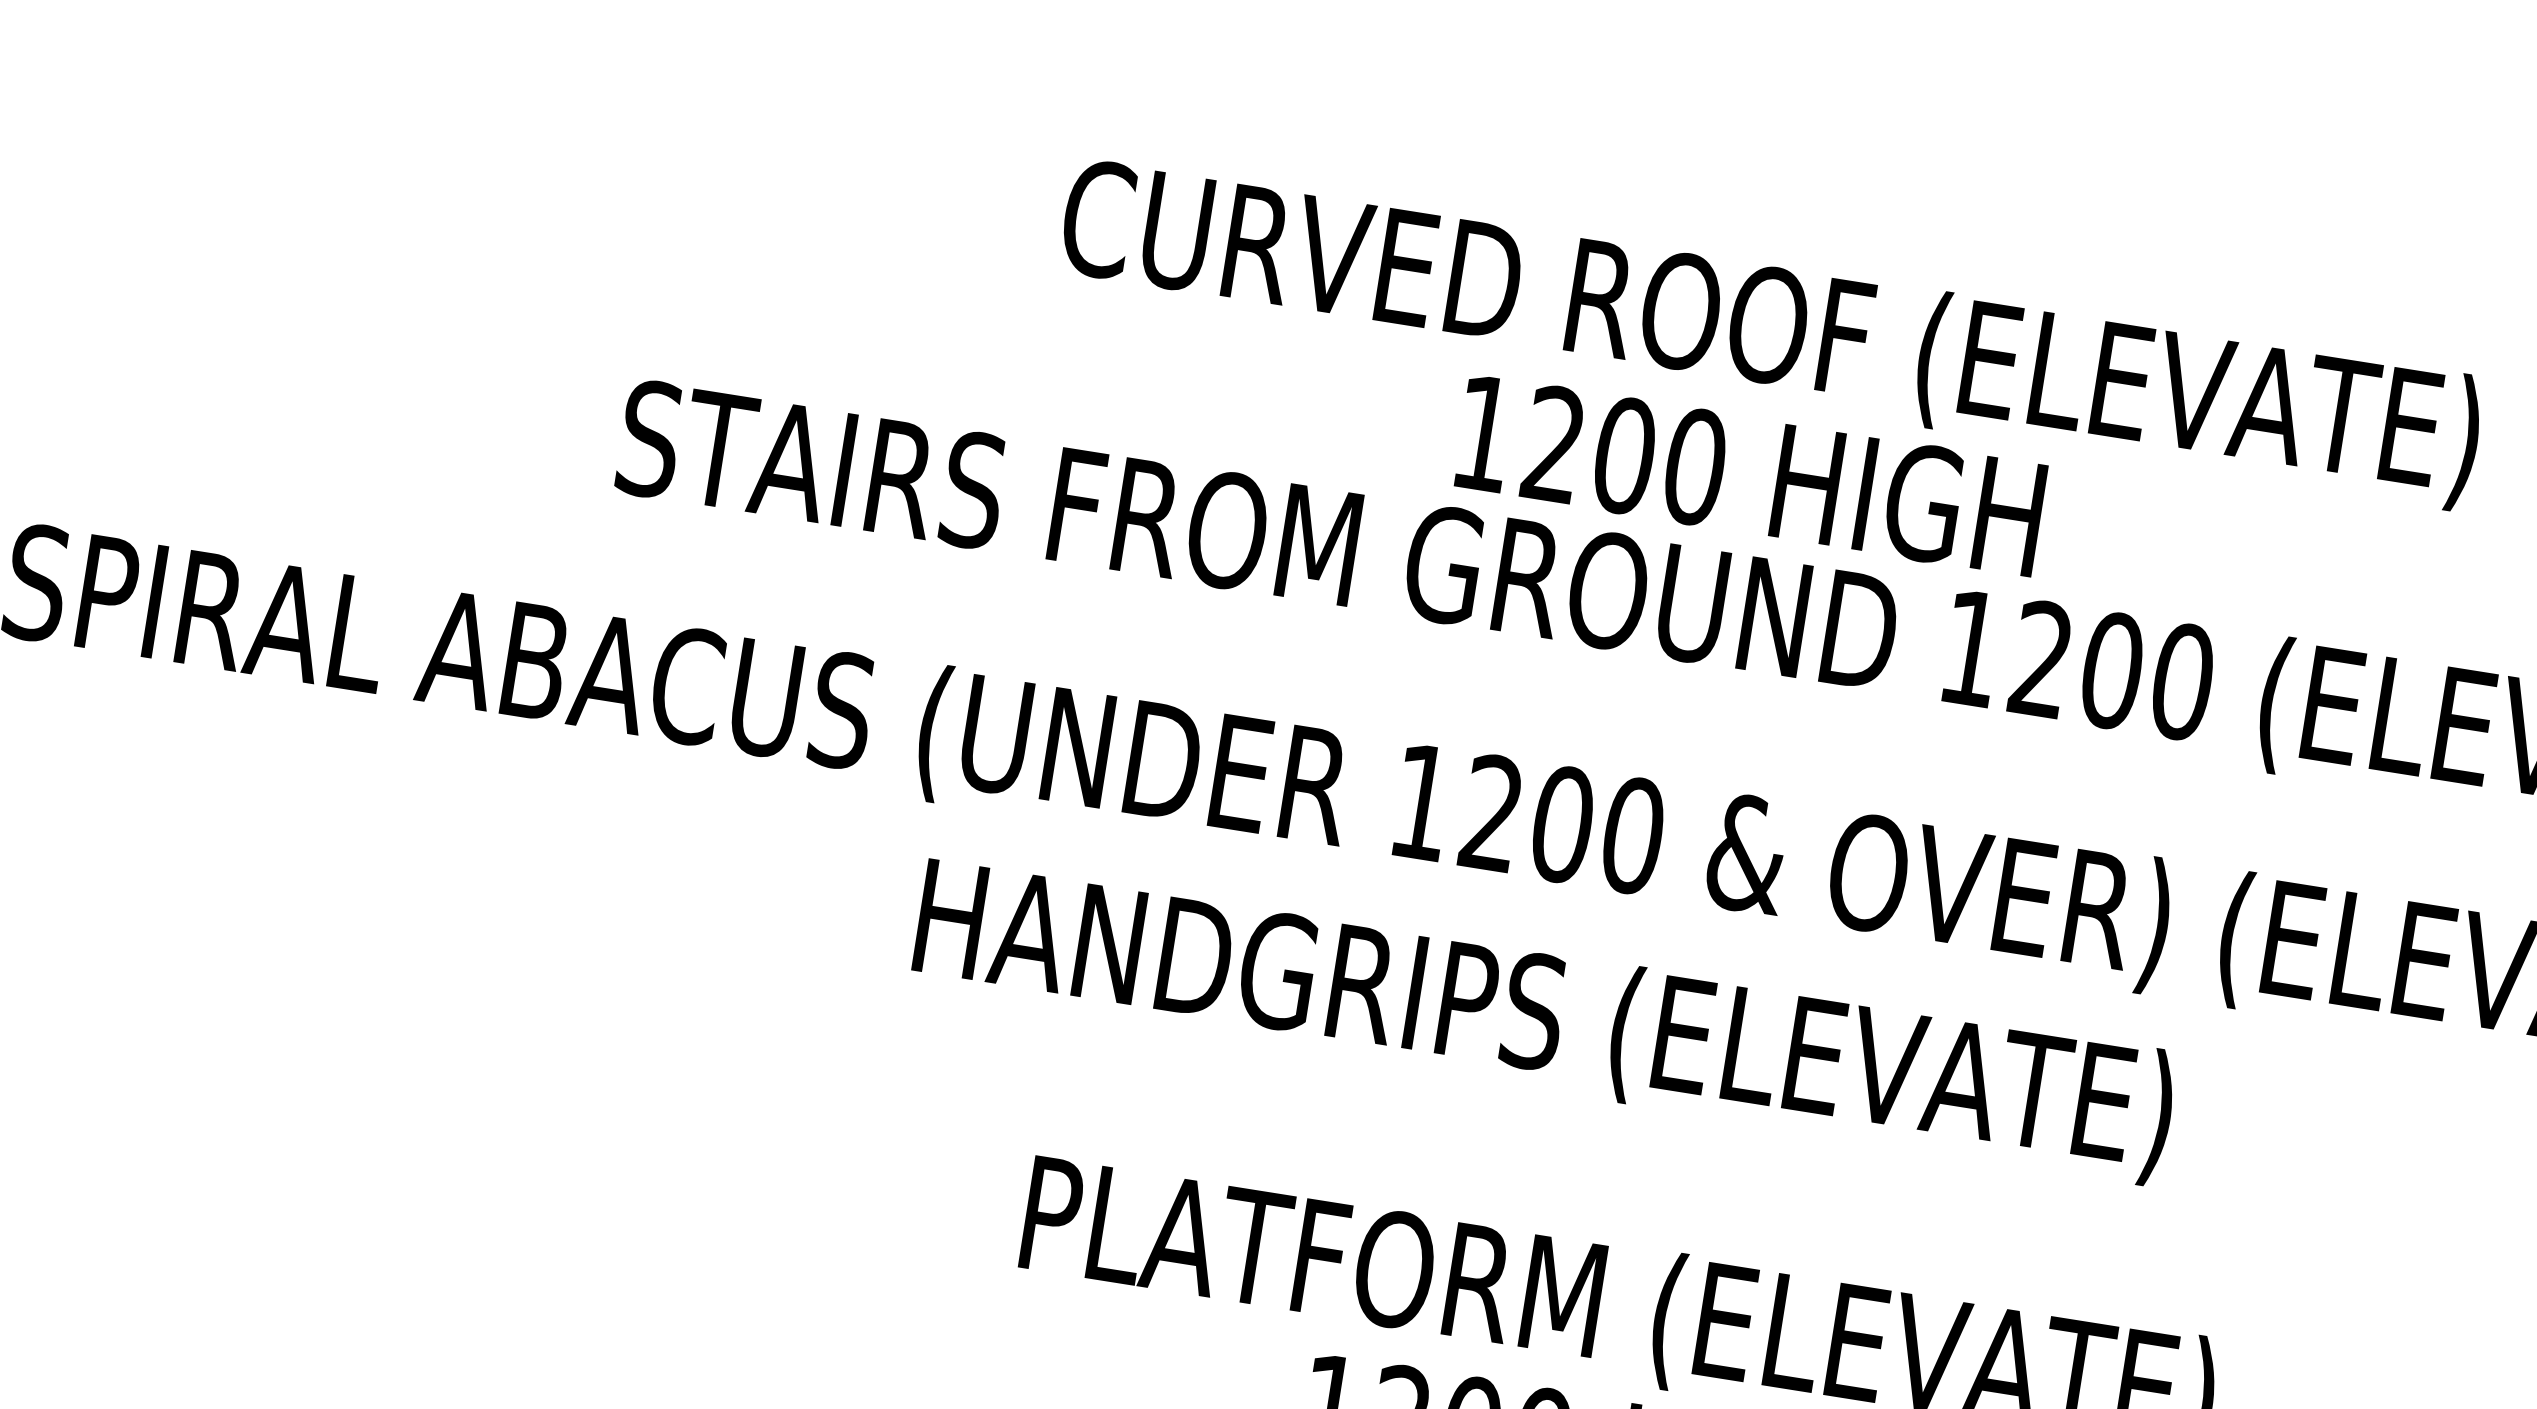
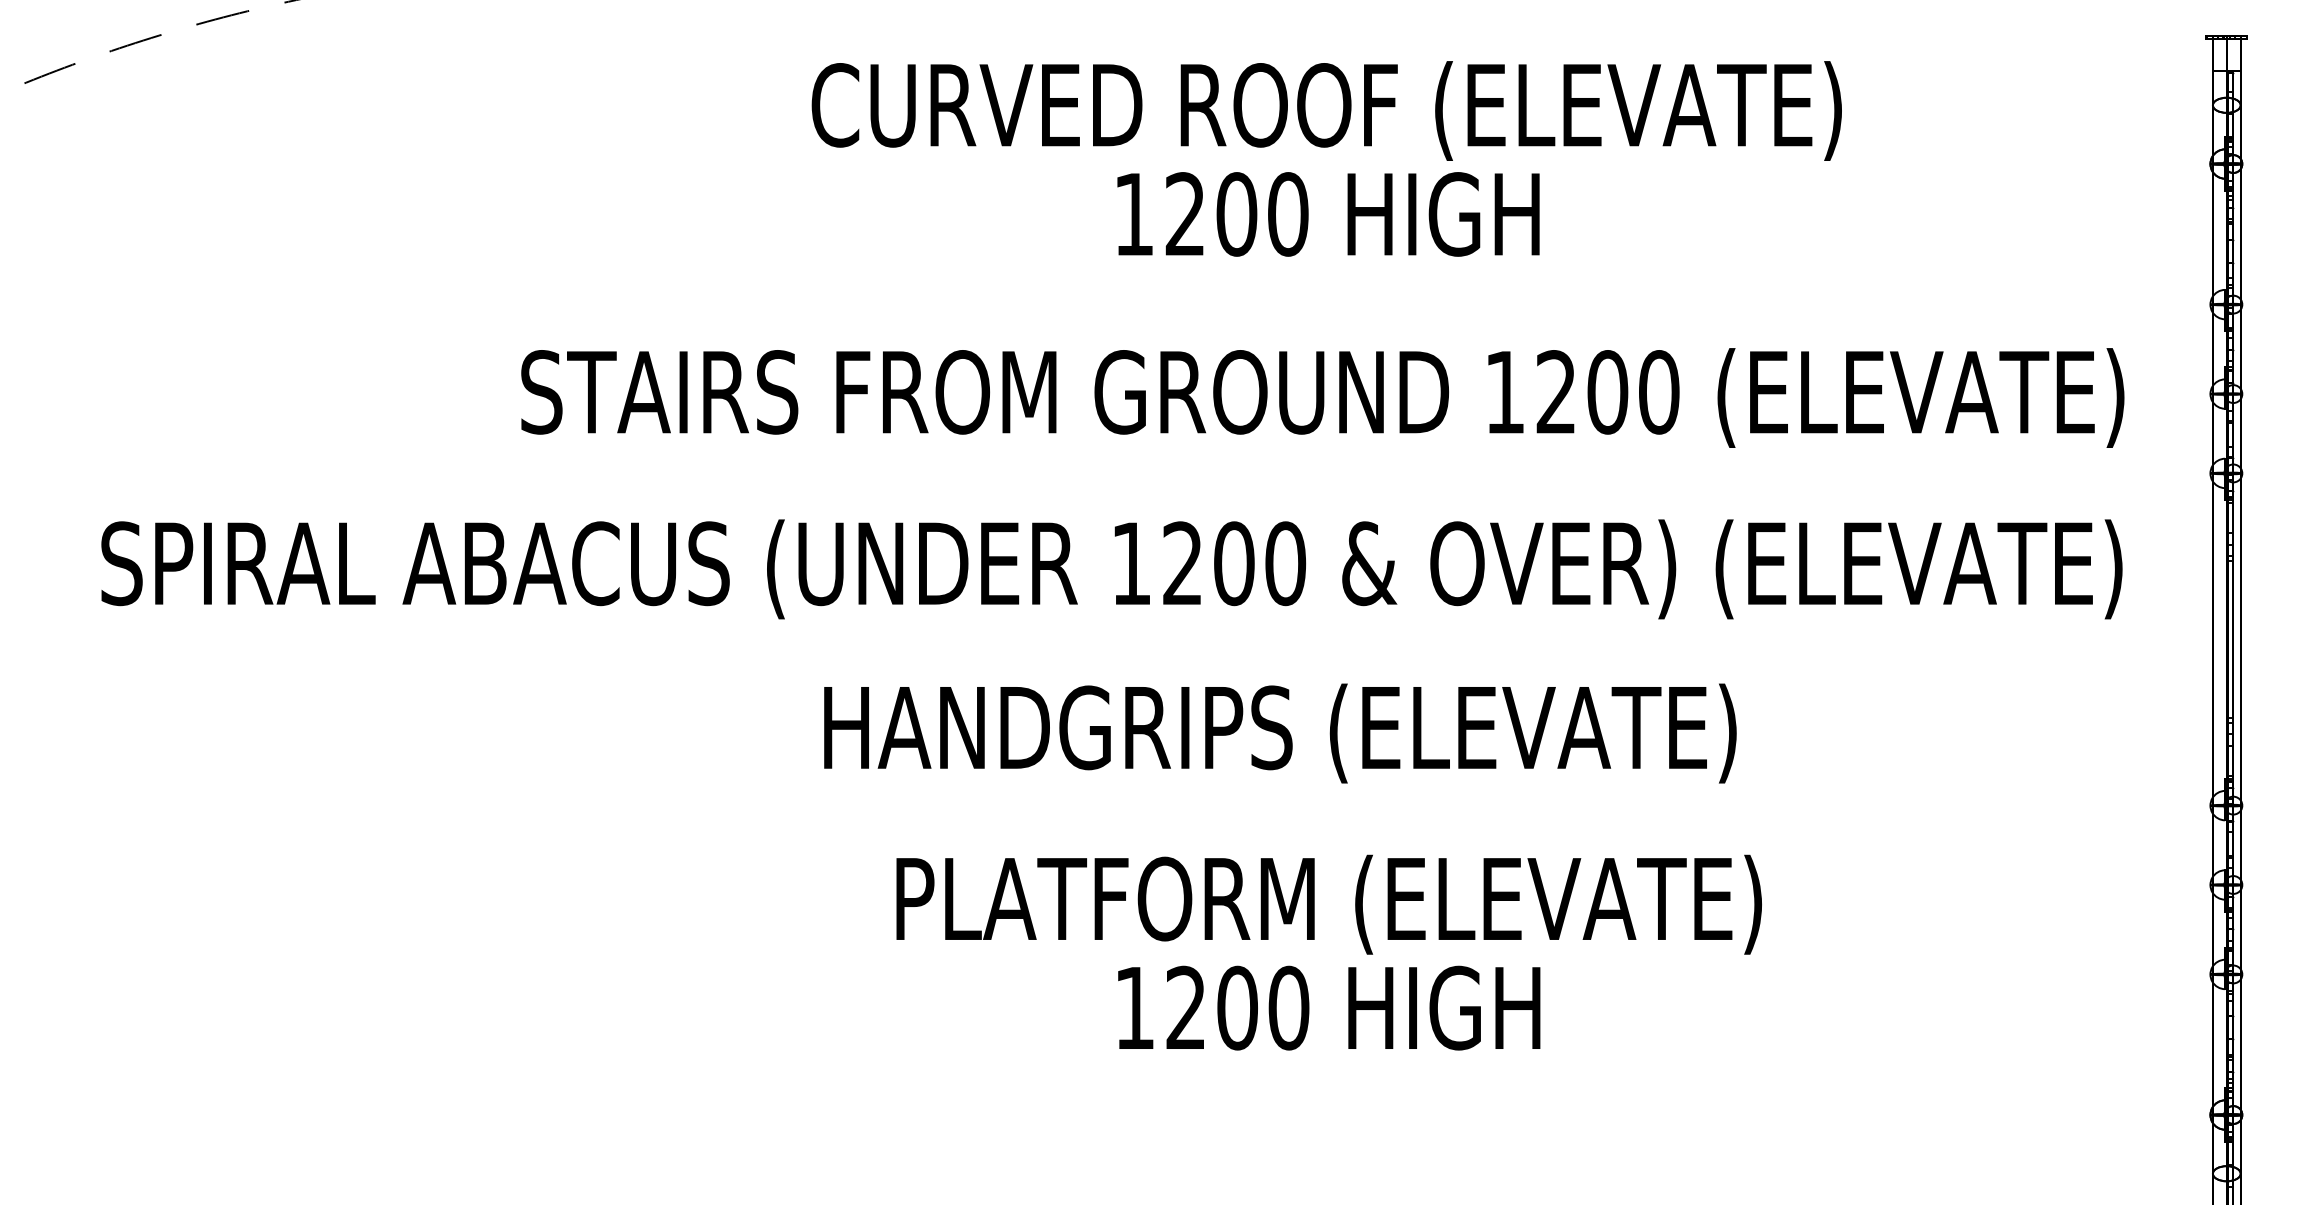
text: (1759, 398) -> (1326, 158), moved
text: (1544, 1021) -> (1280, 733), moved

